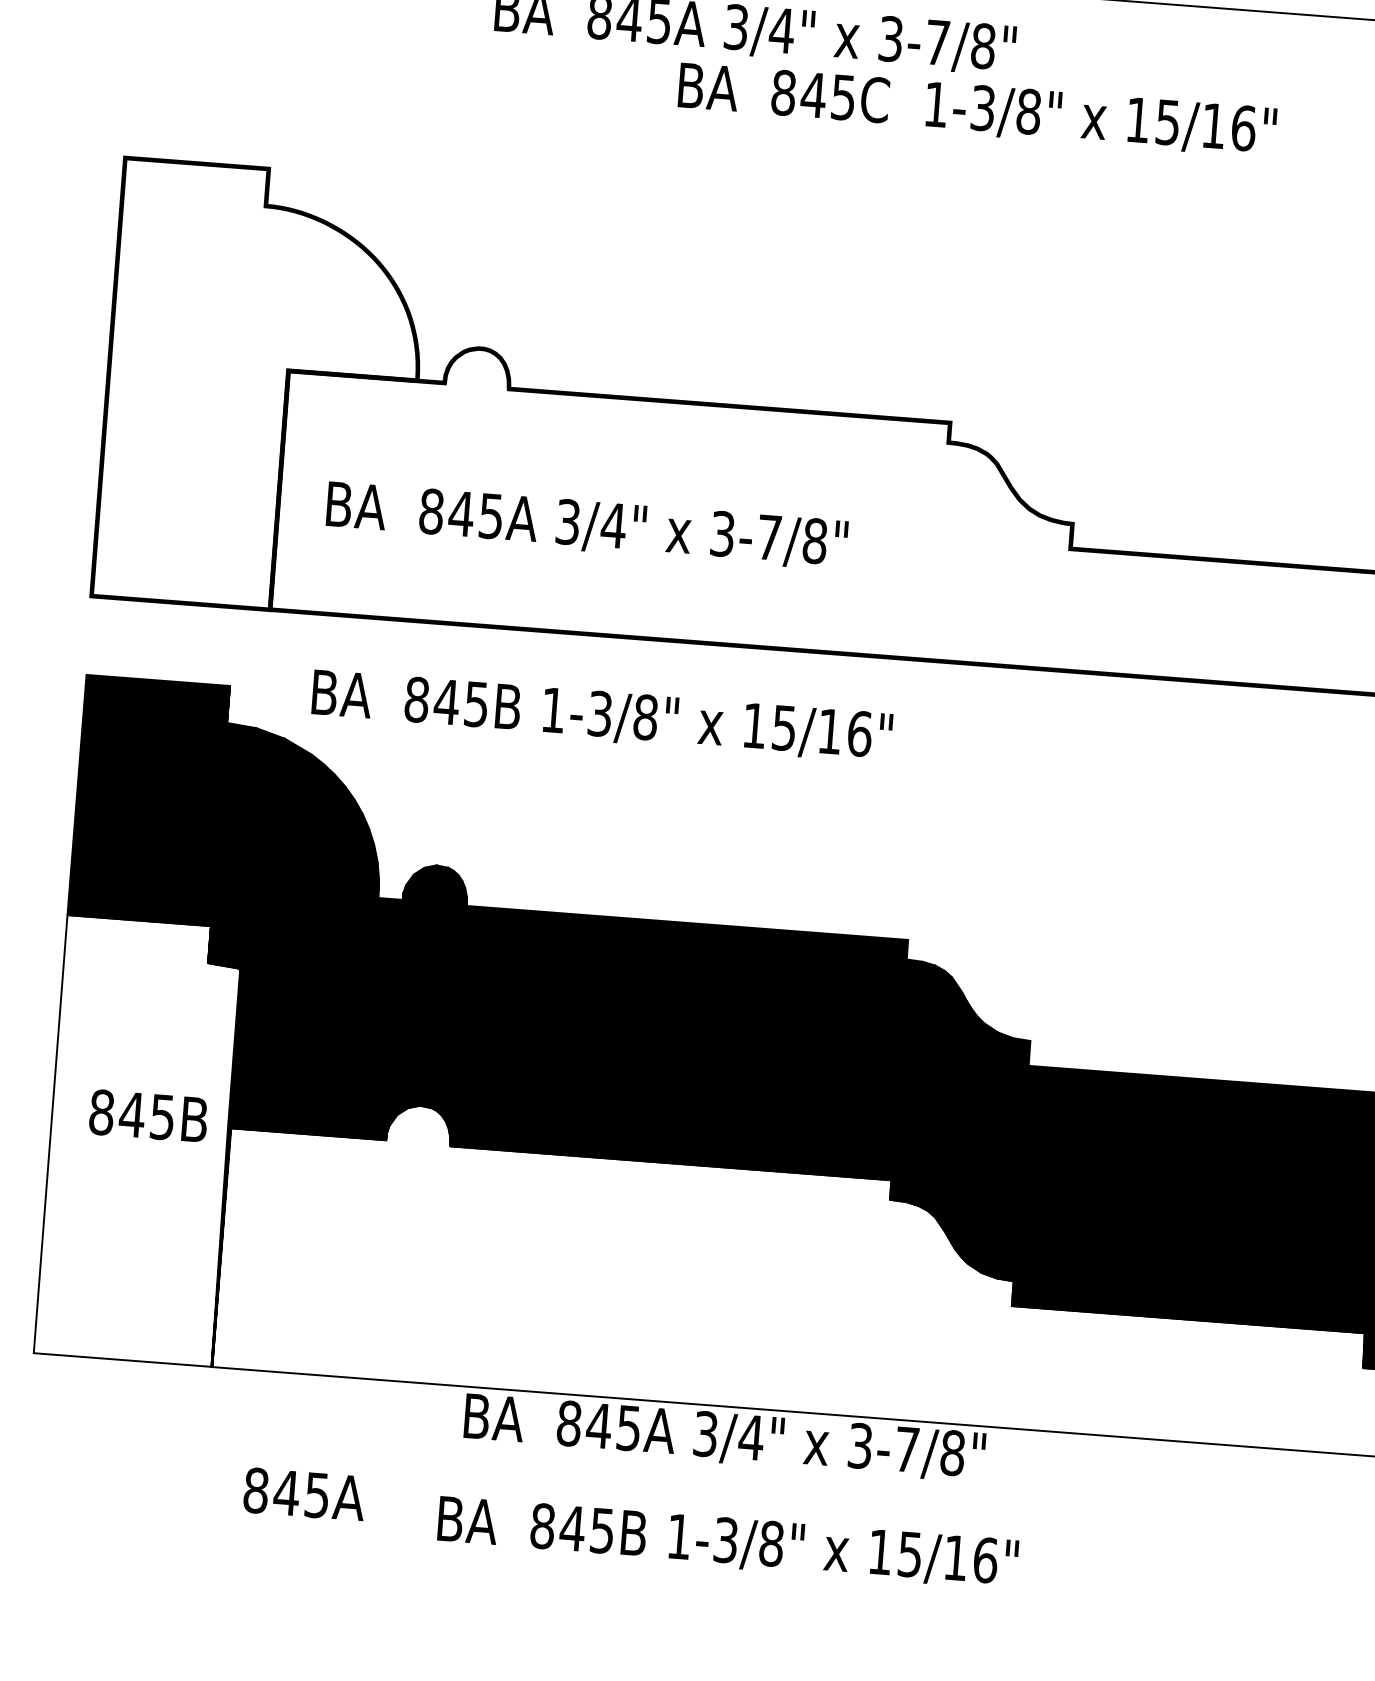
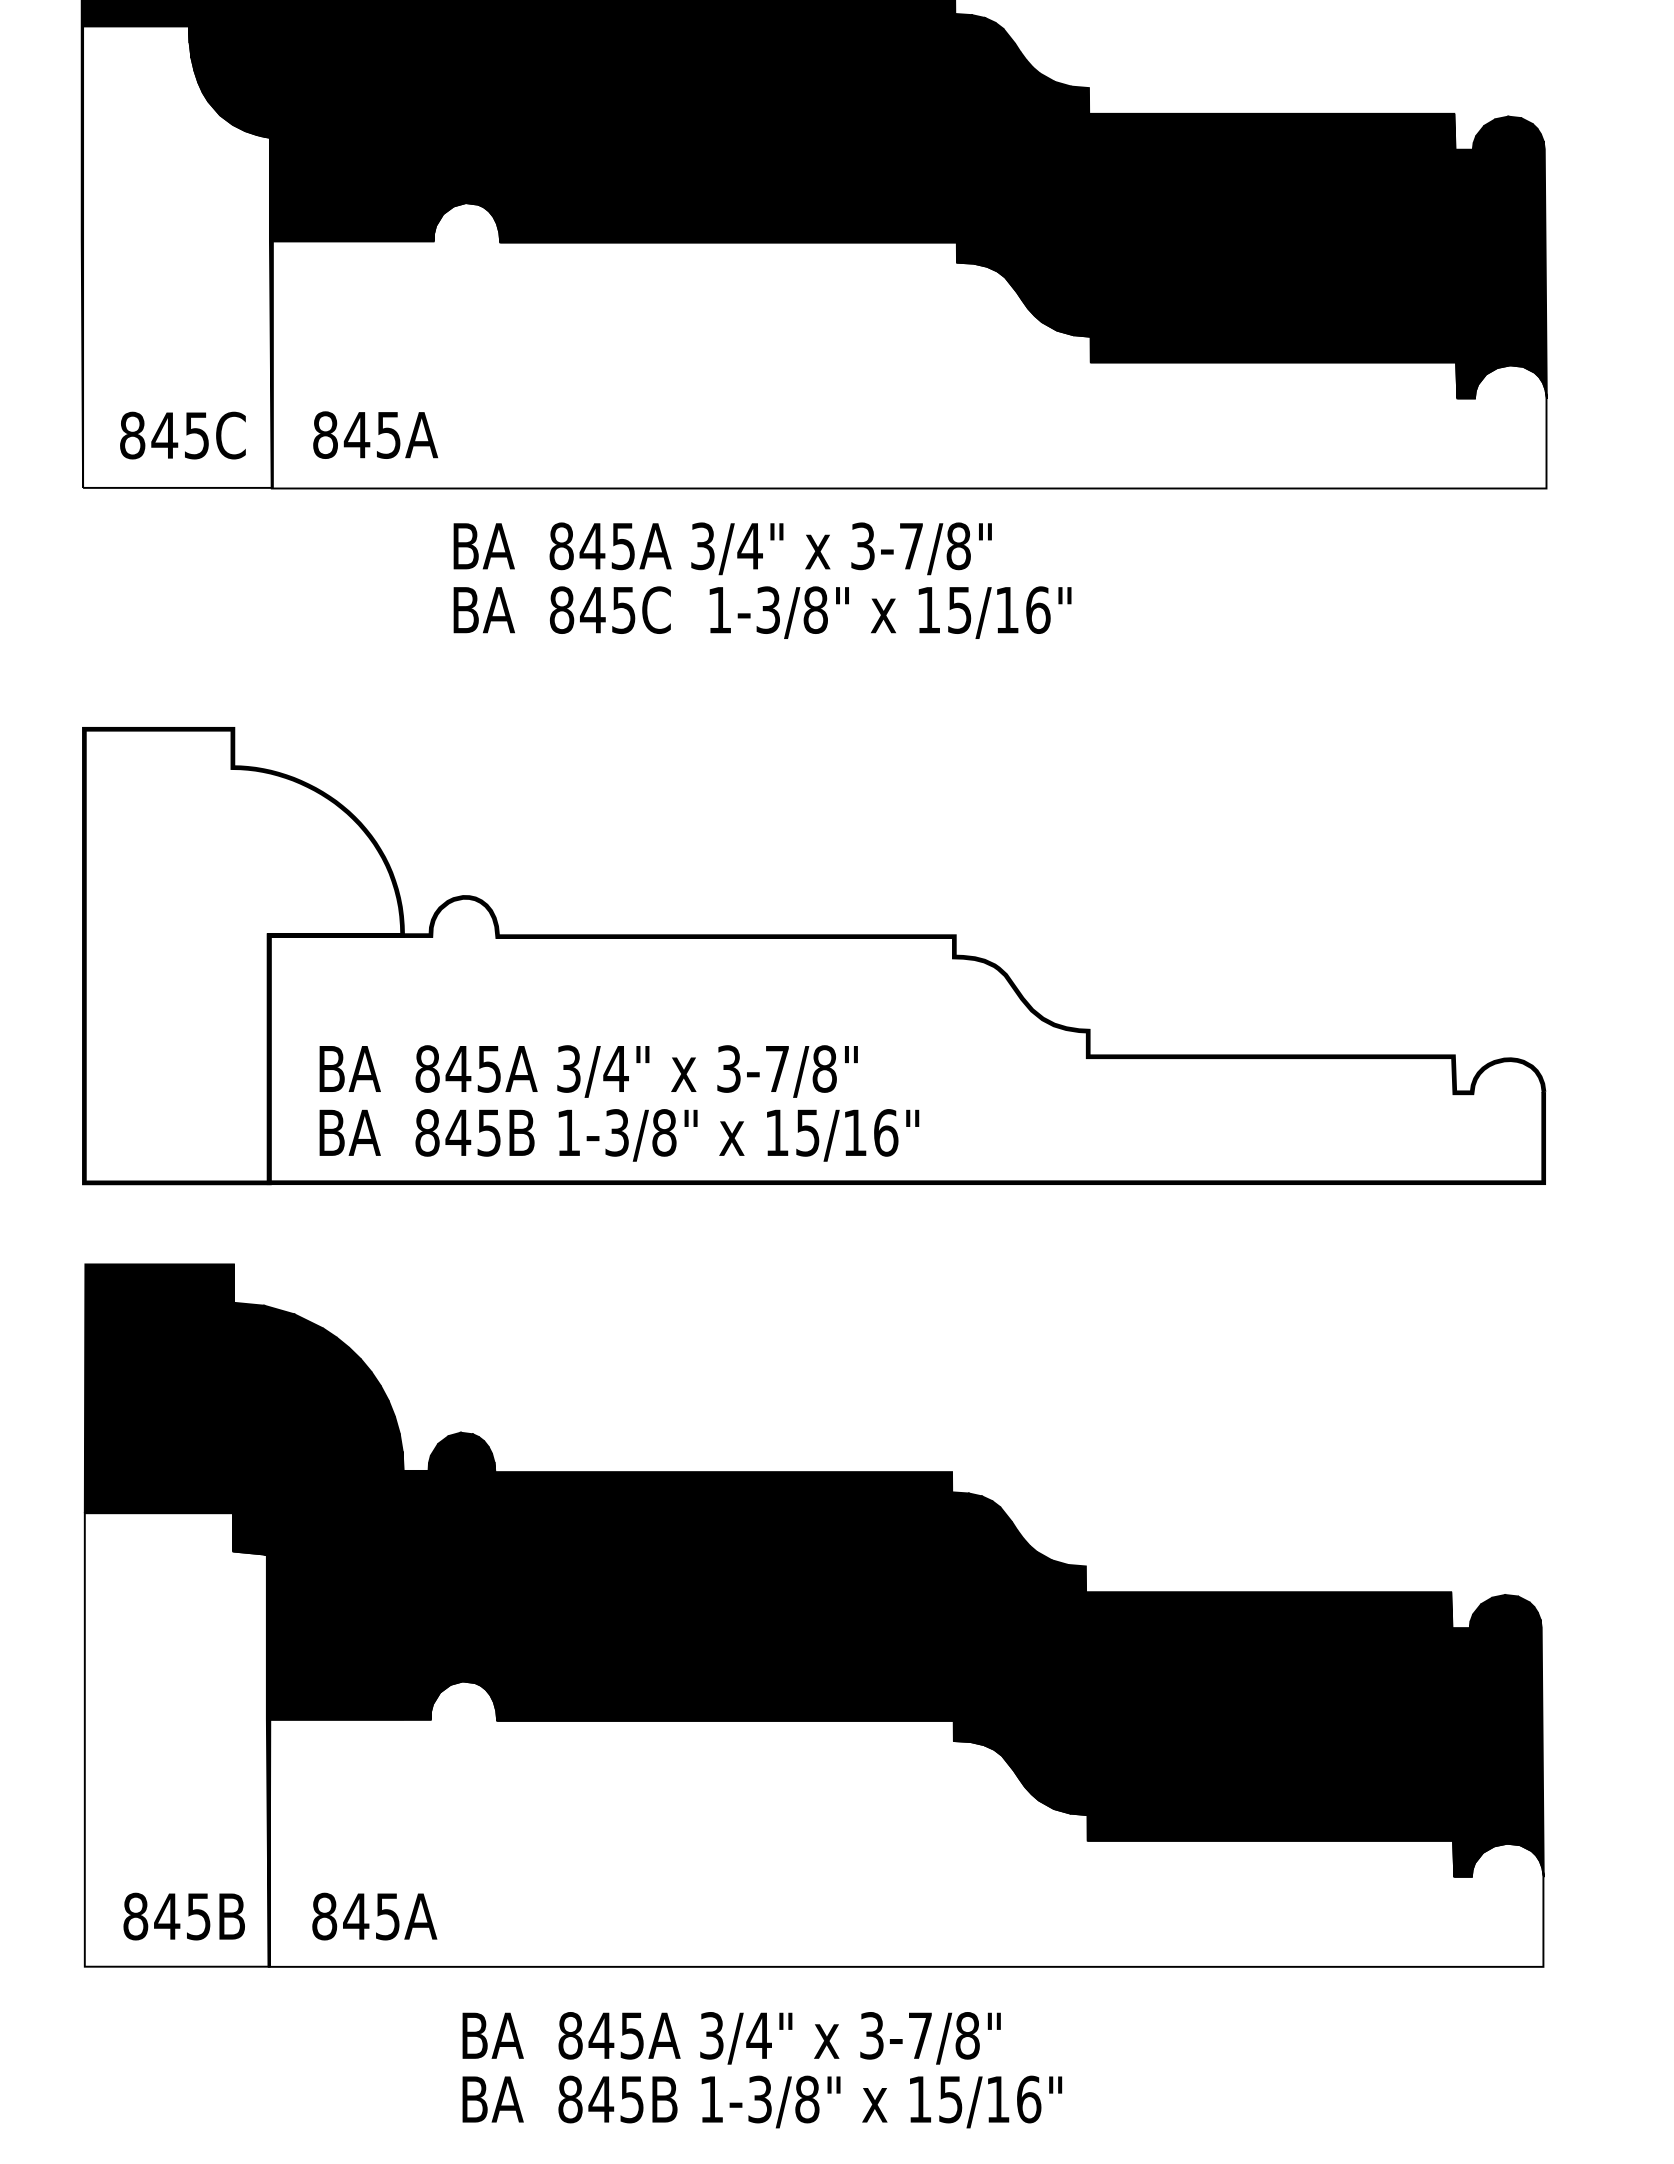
text: (977, 110) -> (762, 612), moved
text: (602, 716) -> (619, 1135), moved
text: (147, 1115) -> (183, 1916), moved
text: (724, 1438) -> (731, 2038), moved
text: (304, 1494) -> (374, 1916), moved
text: (728, 1542) -> (762, 2101), moved

